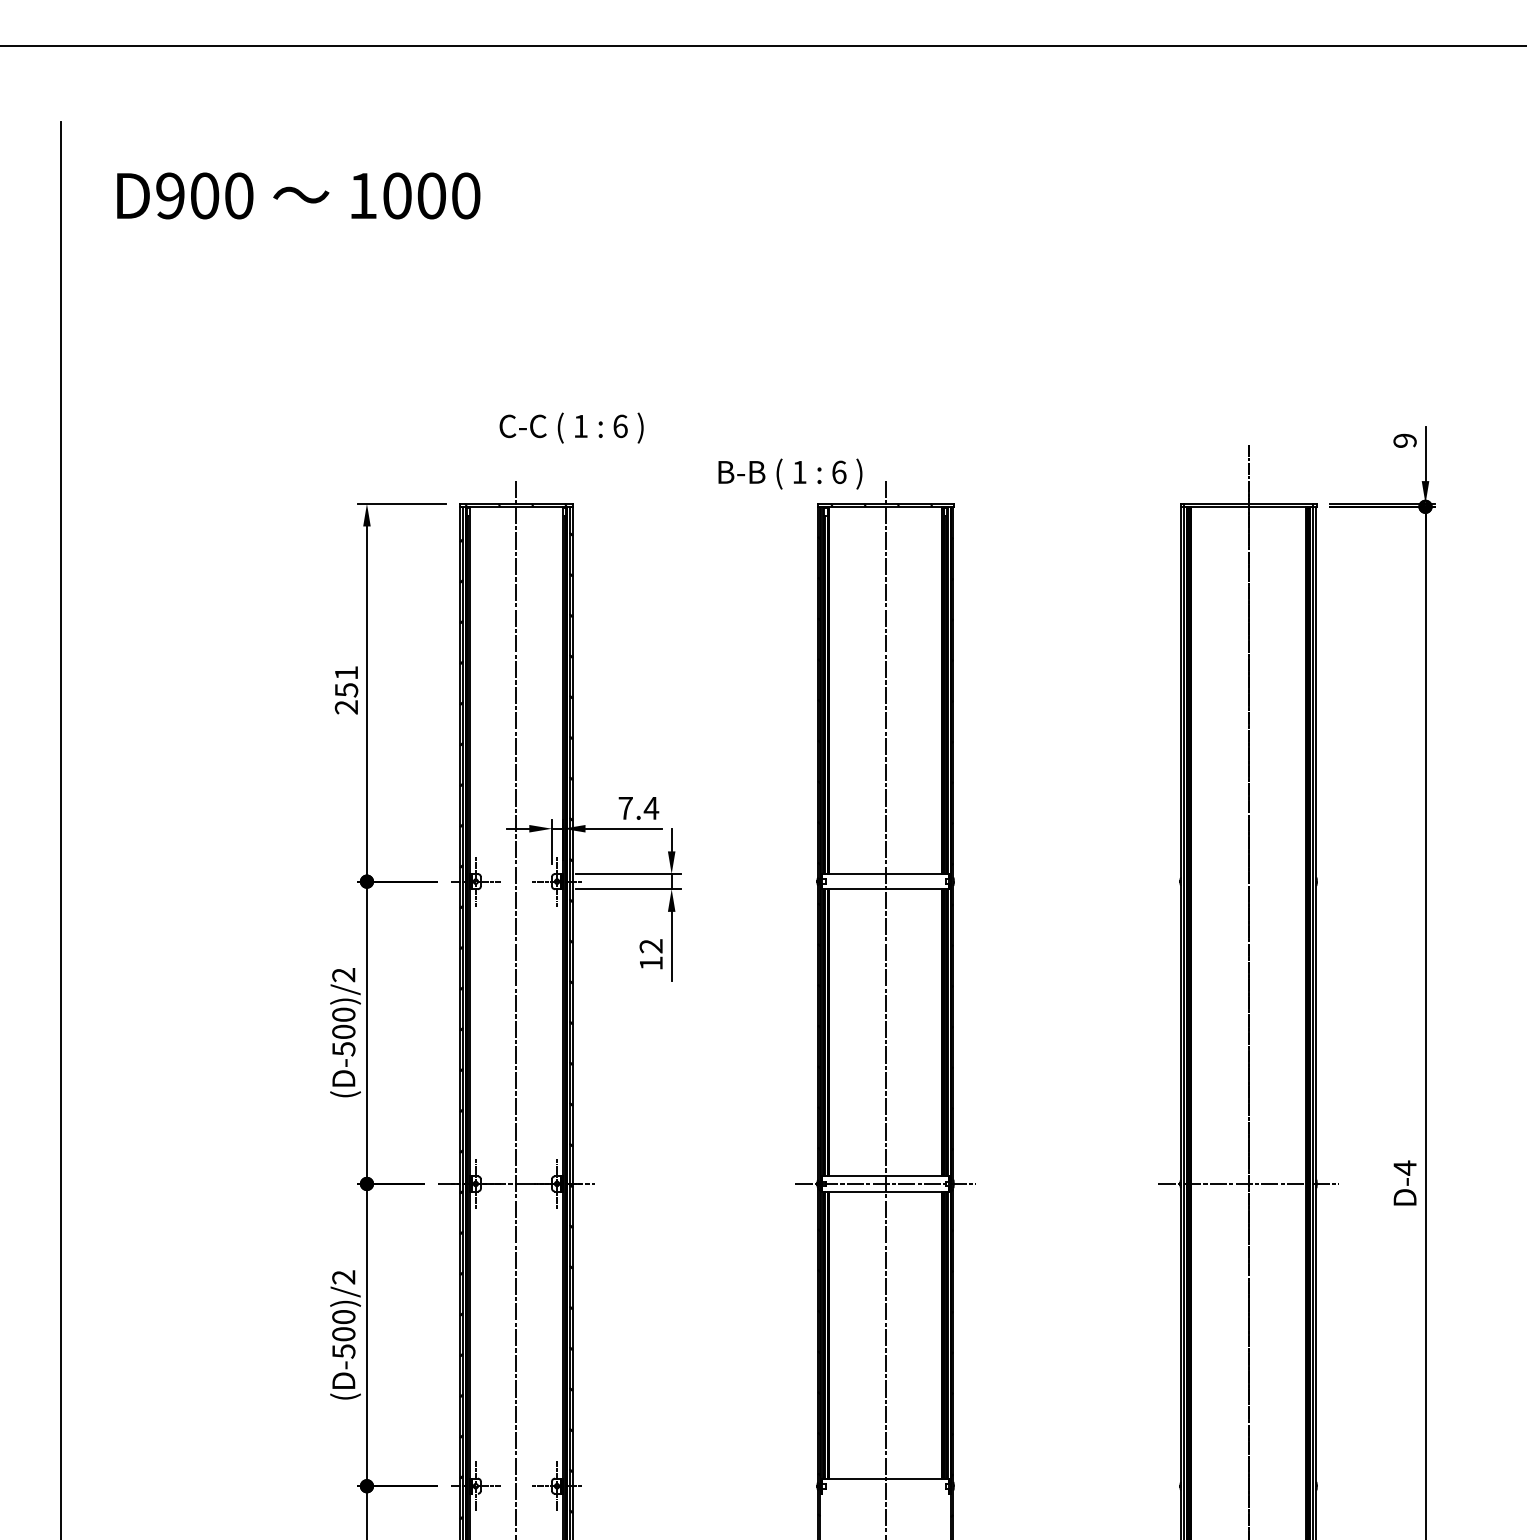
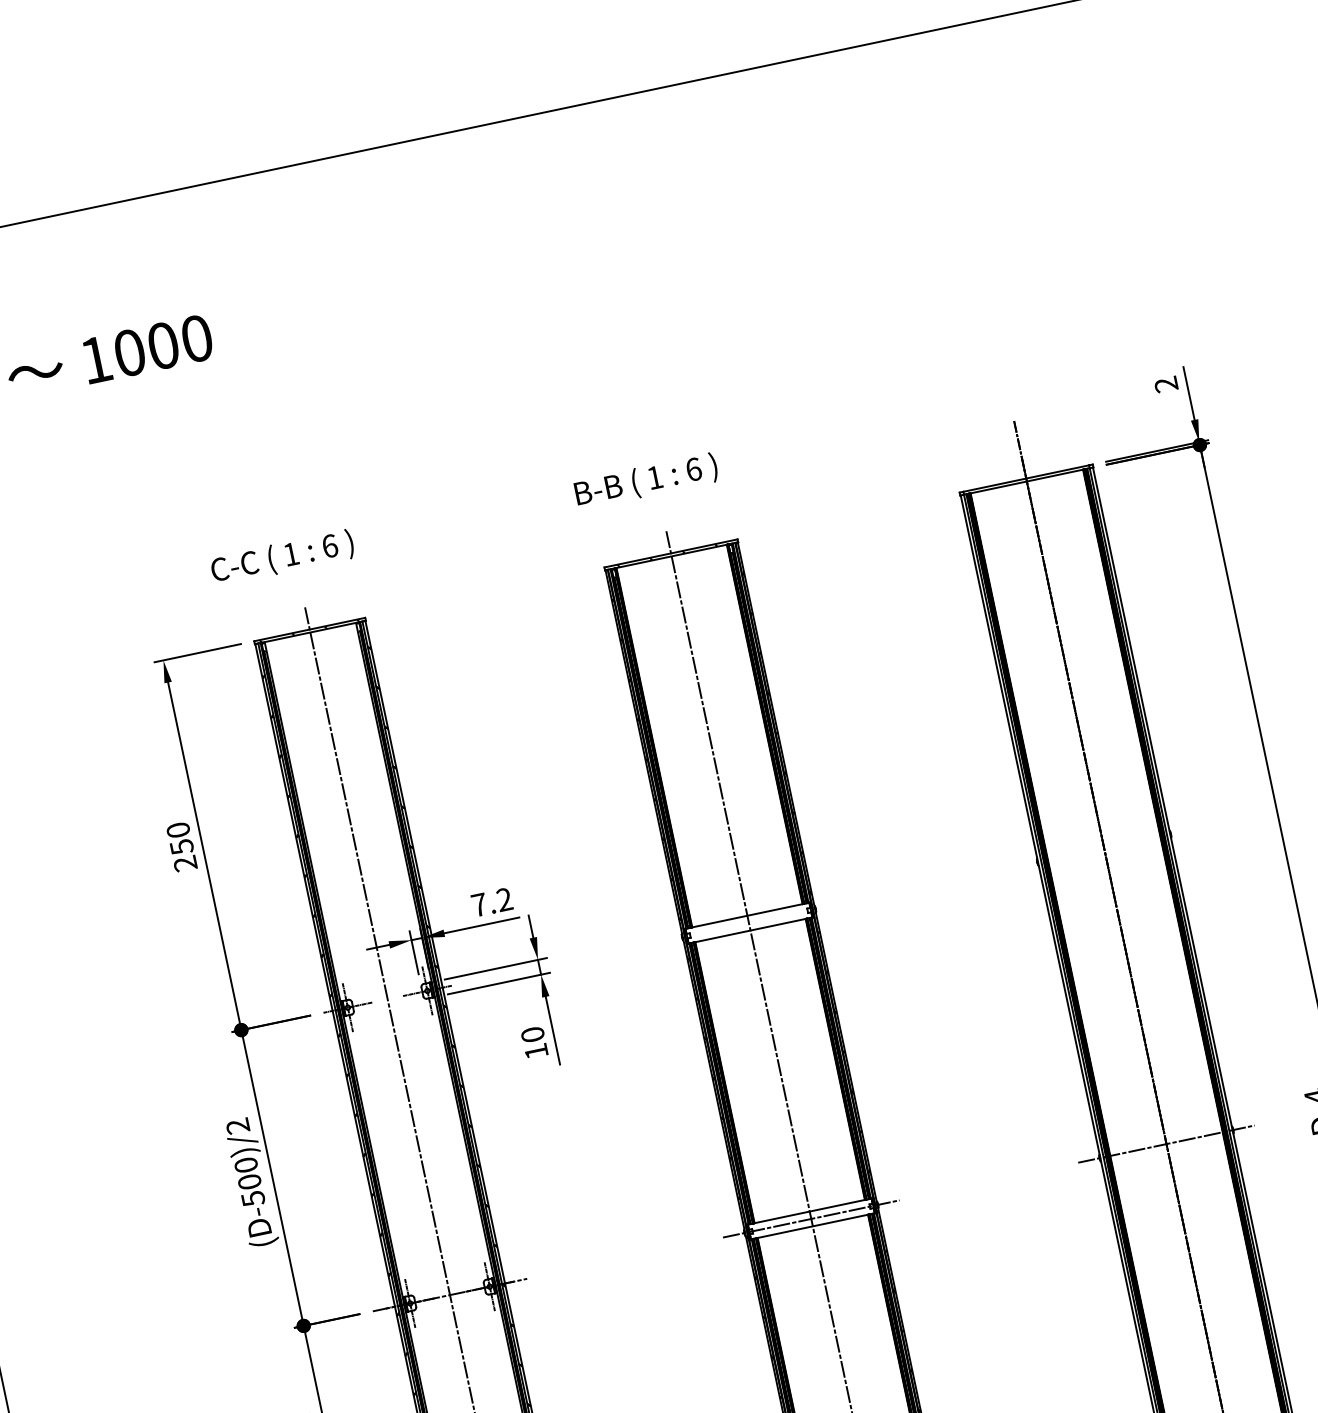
text: (571, 427) -> (282, 557), moved
text: (1404, 440) -> (1165, 384), 9 -> 2
text: (790, 473) -> (646, 480), moved
text: (346, 672) -> (178, 829), 251 -> 250
text: (651, 807) -> (504, 898), 7.4 -> 7.2
text: (650, 946) -> (532, 1035), 12 -> 10

